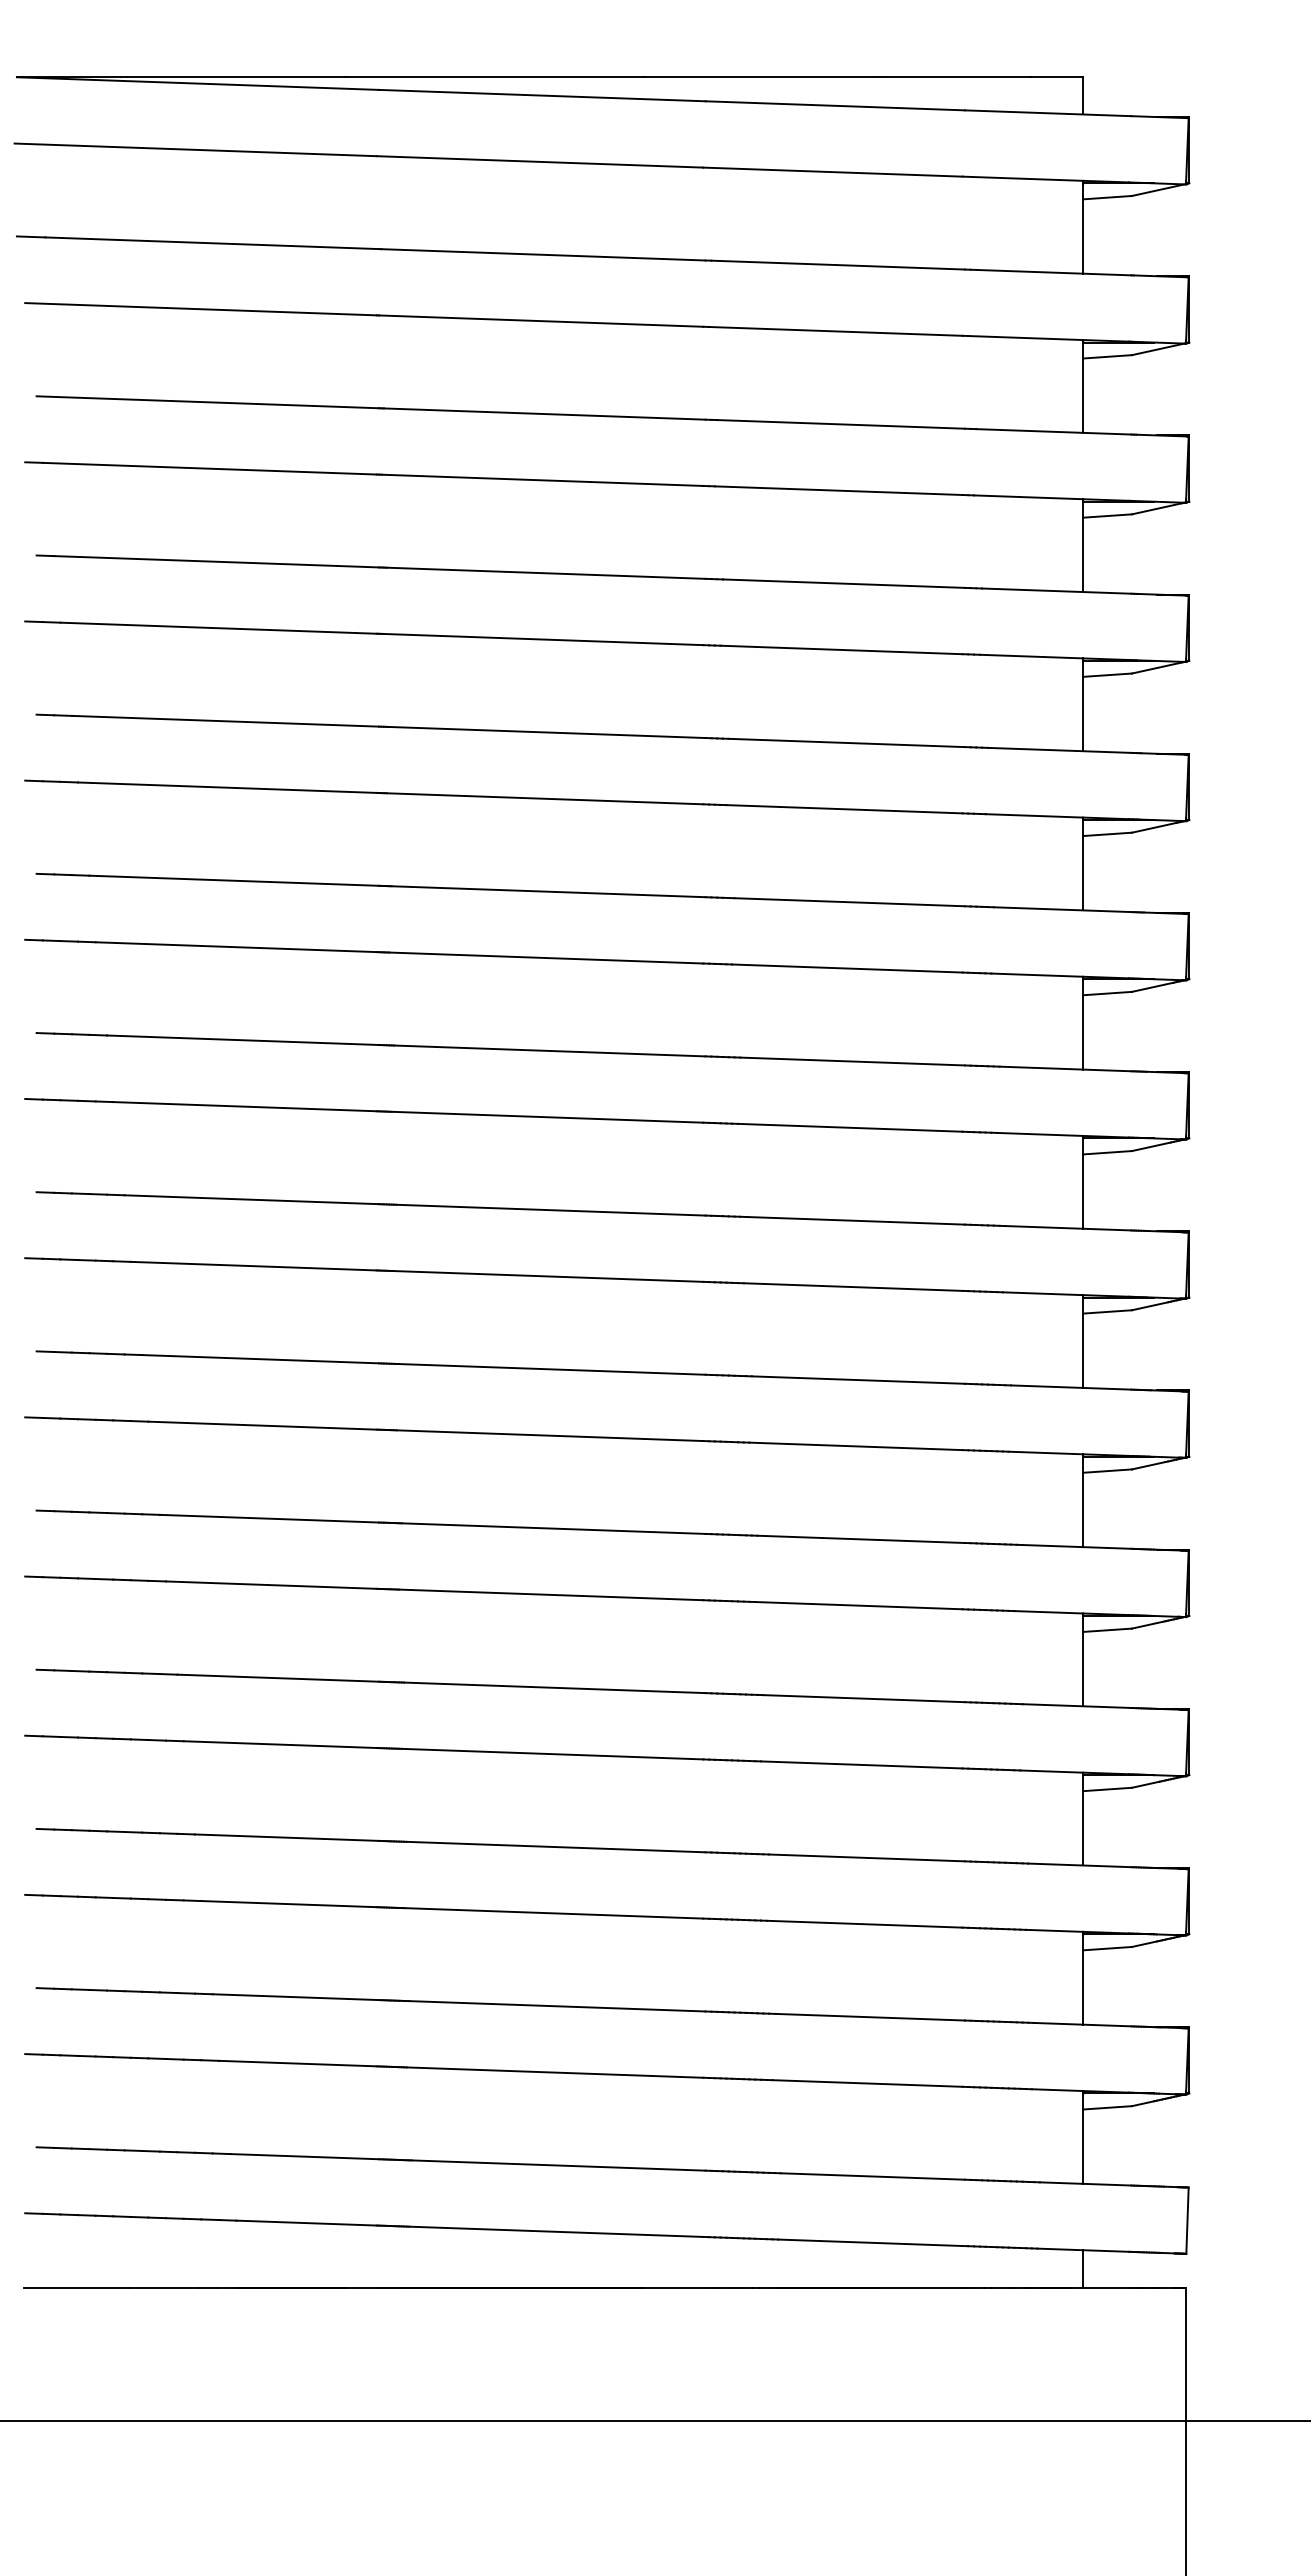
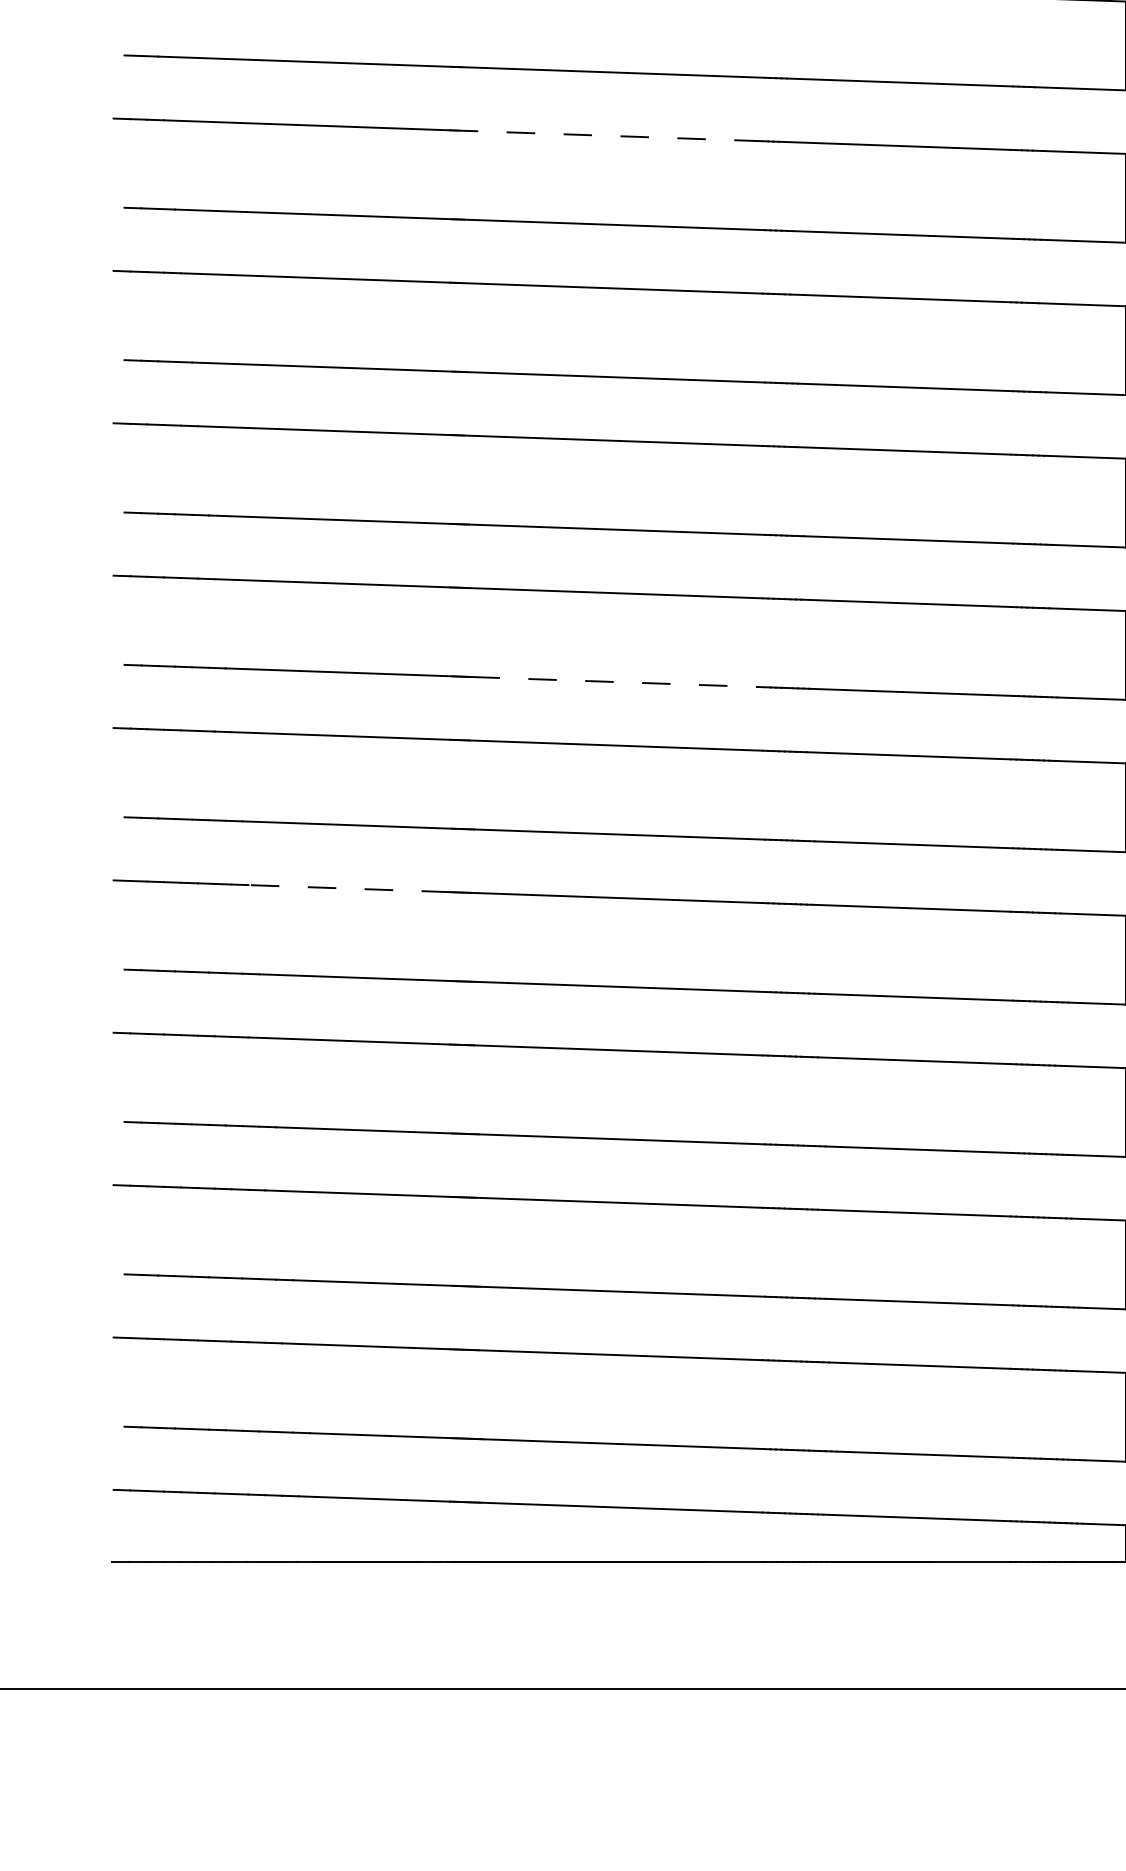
line: (544, 798) -> (610, 135), solid -> dashed
line: (552, 1369) -> (618, 682), solid -> dashed
line: (270, 1585) -> (348, 888), solid -> dashed

